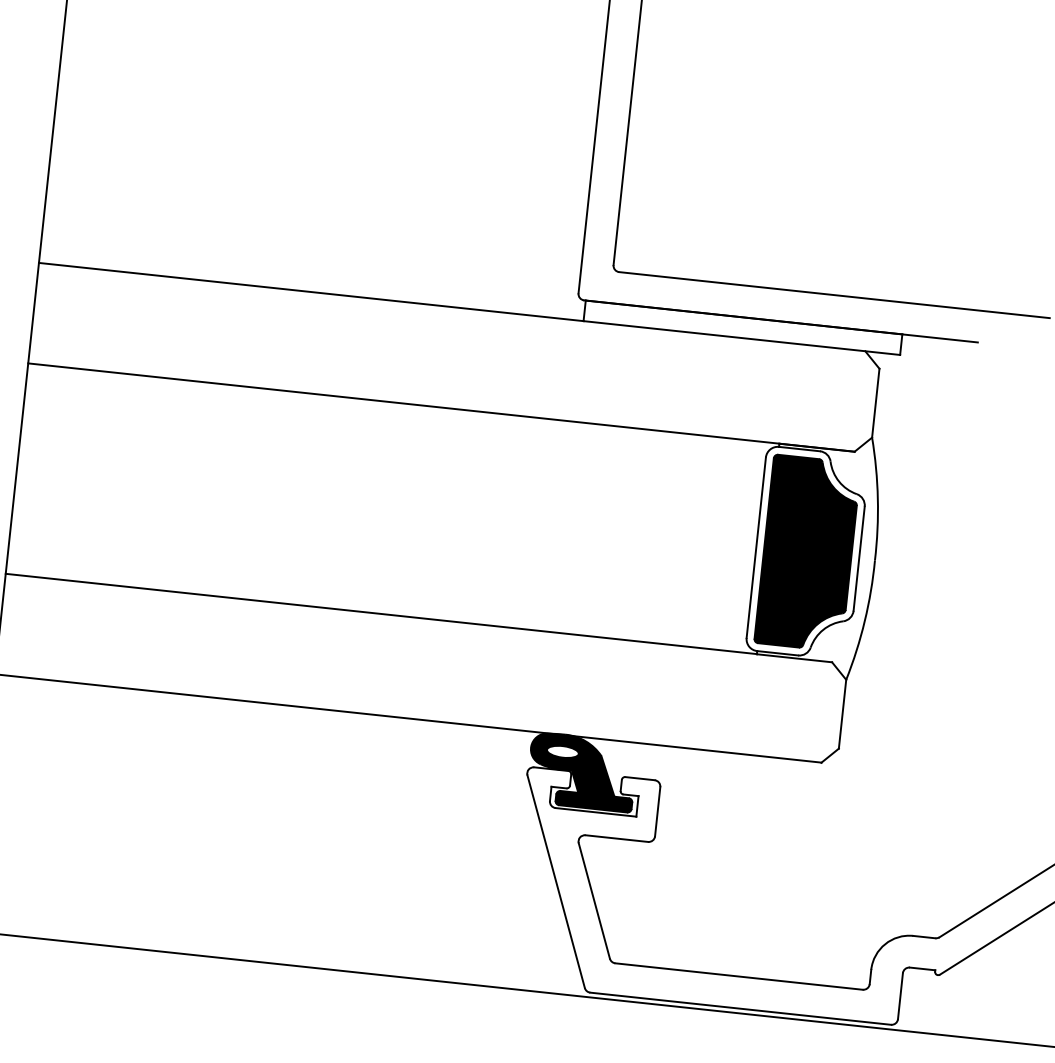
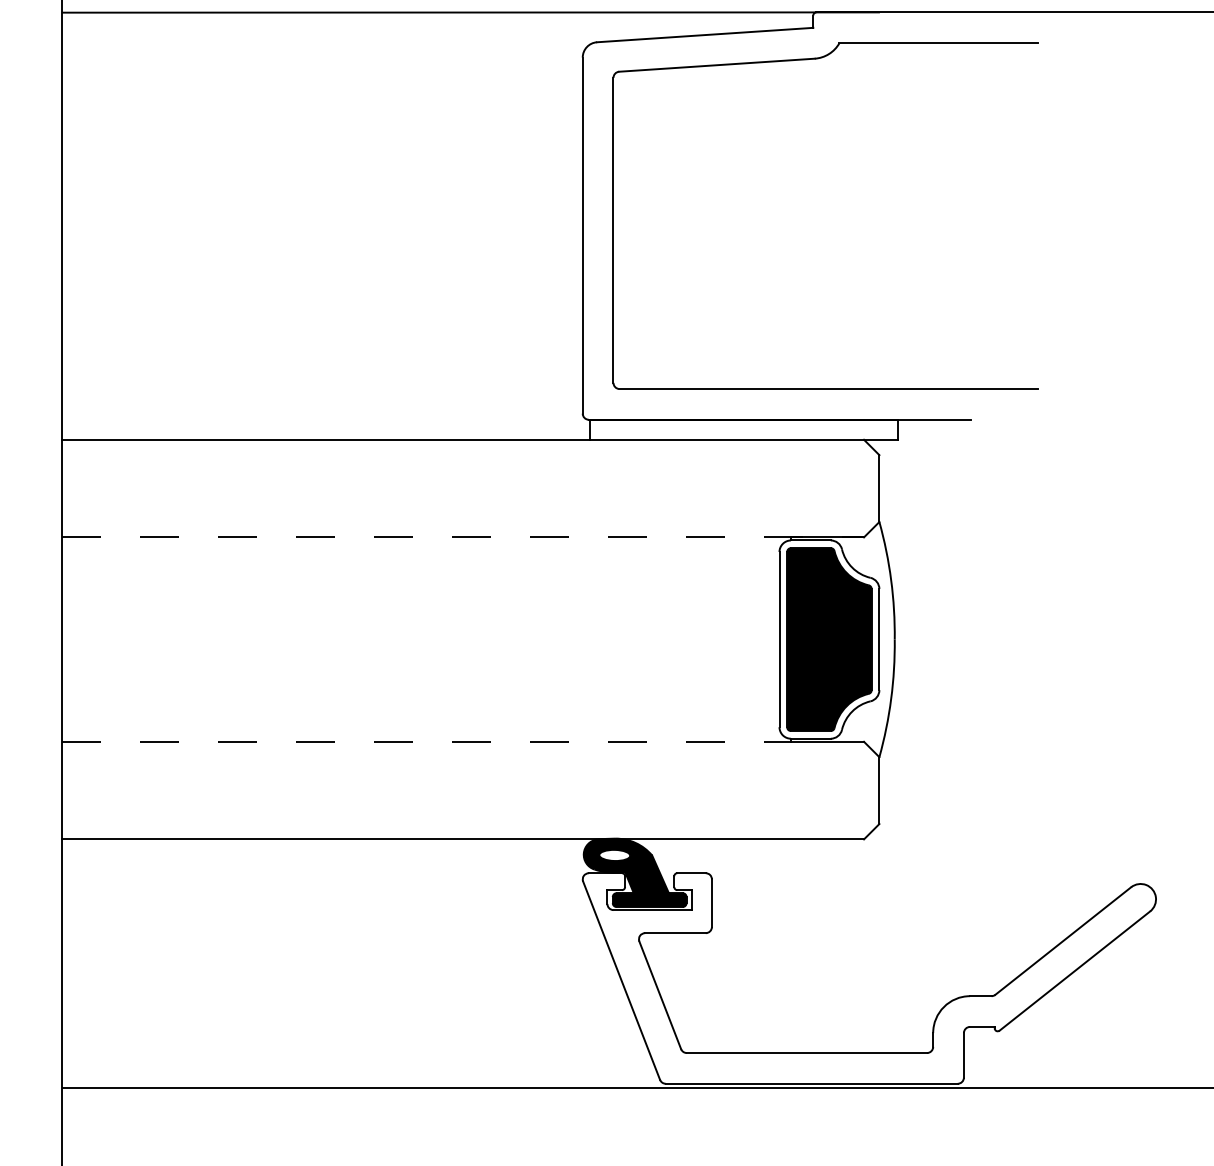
line: (442, 407) -> (463, 537), solid -> dashed
line: (381, 613) -> (426, 741), solid -> dashed

